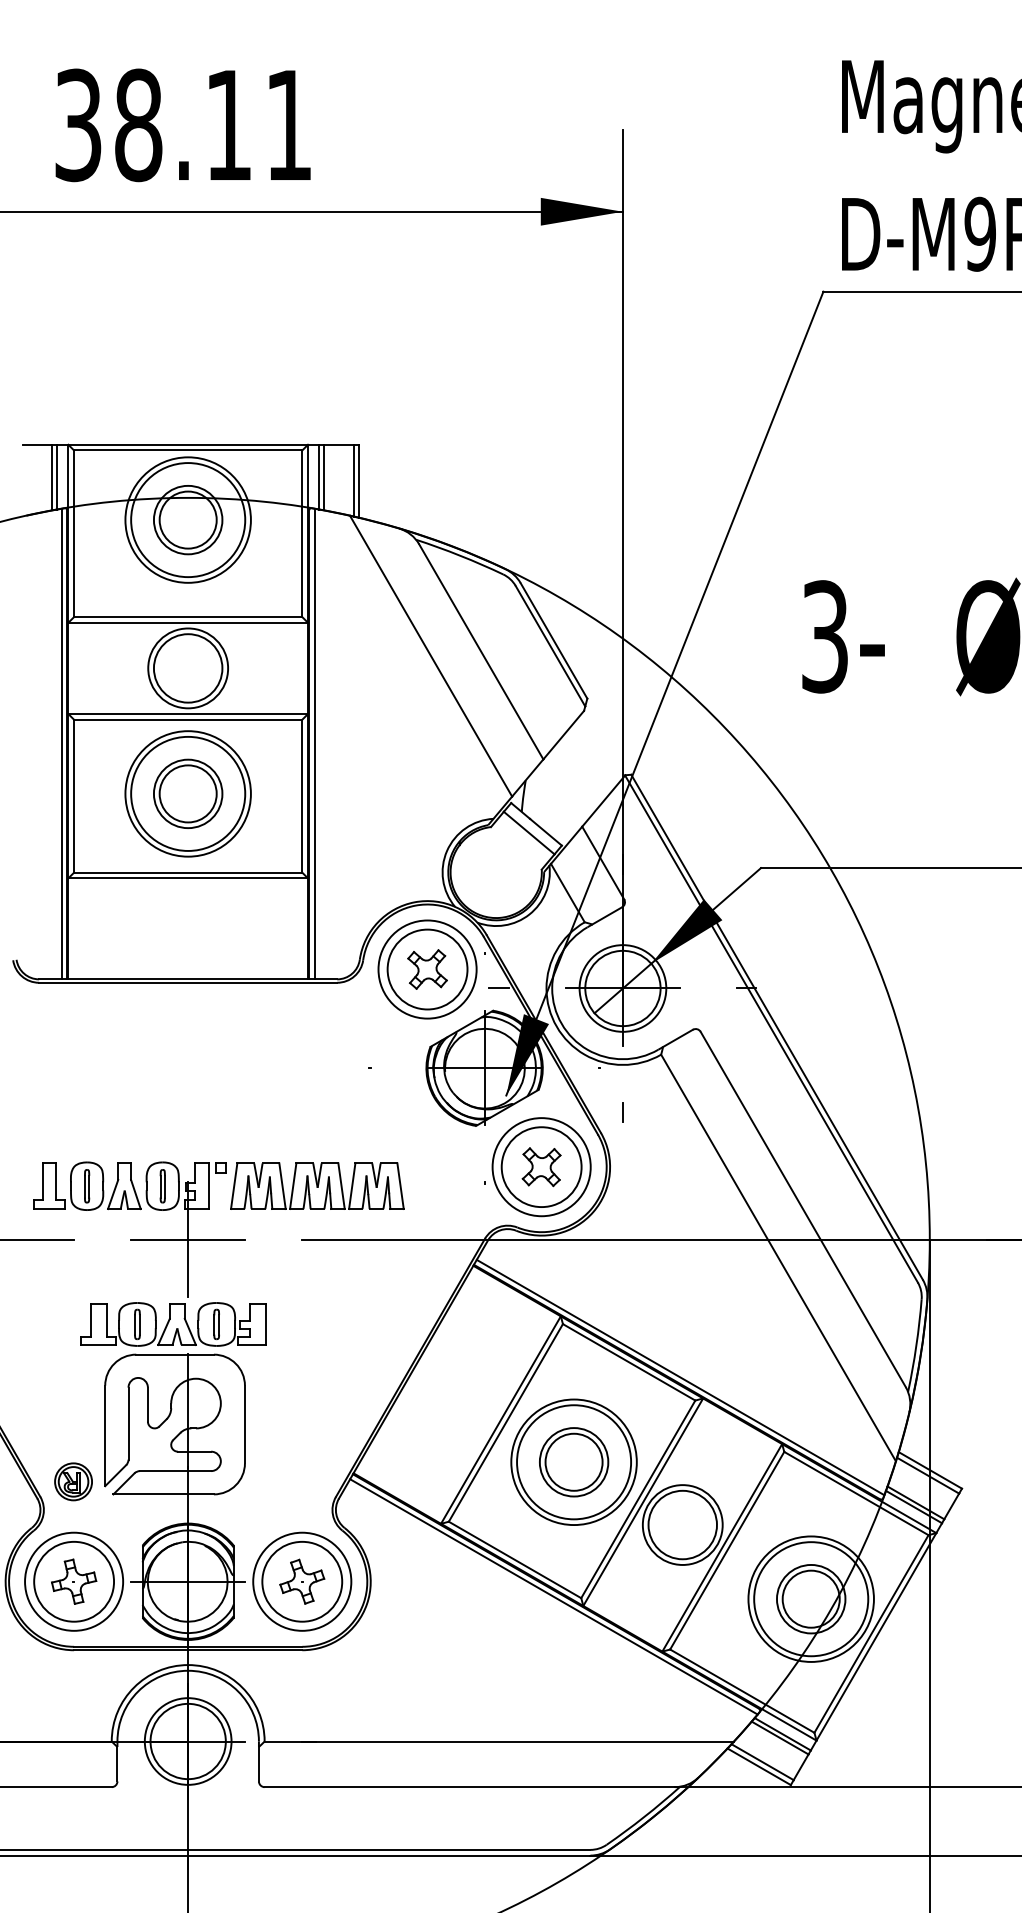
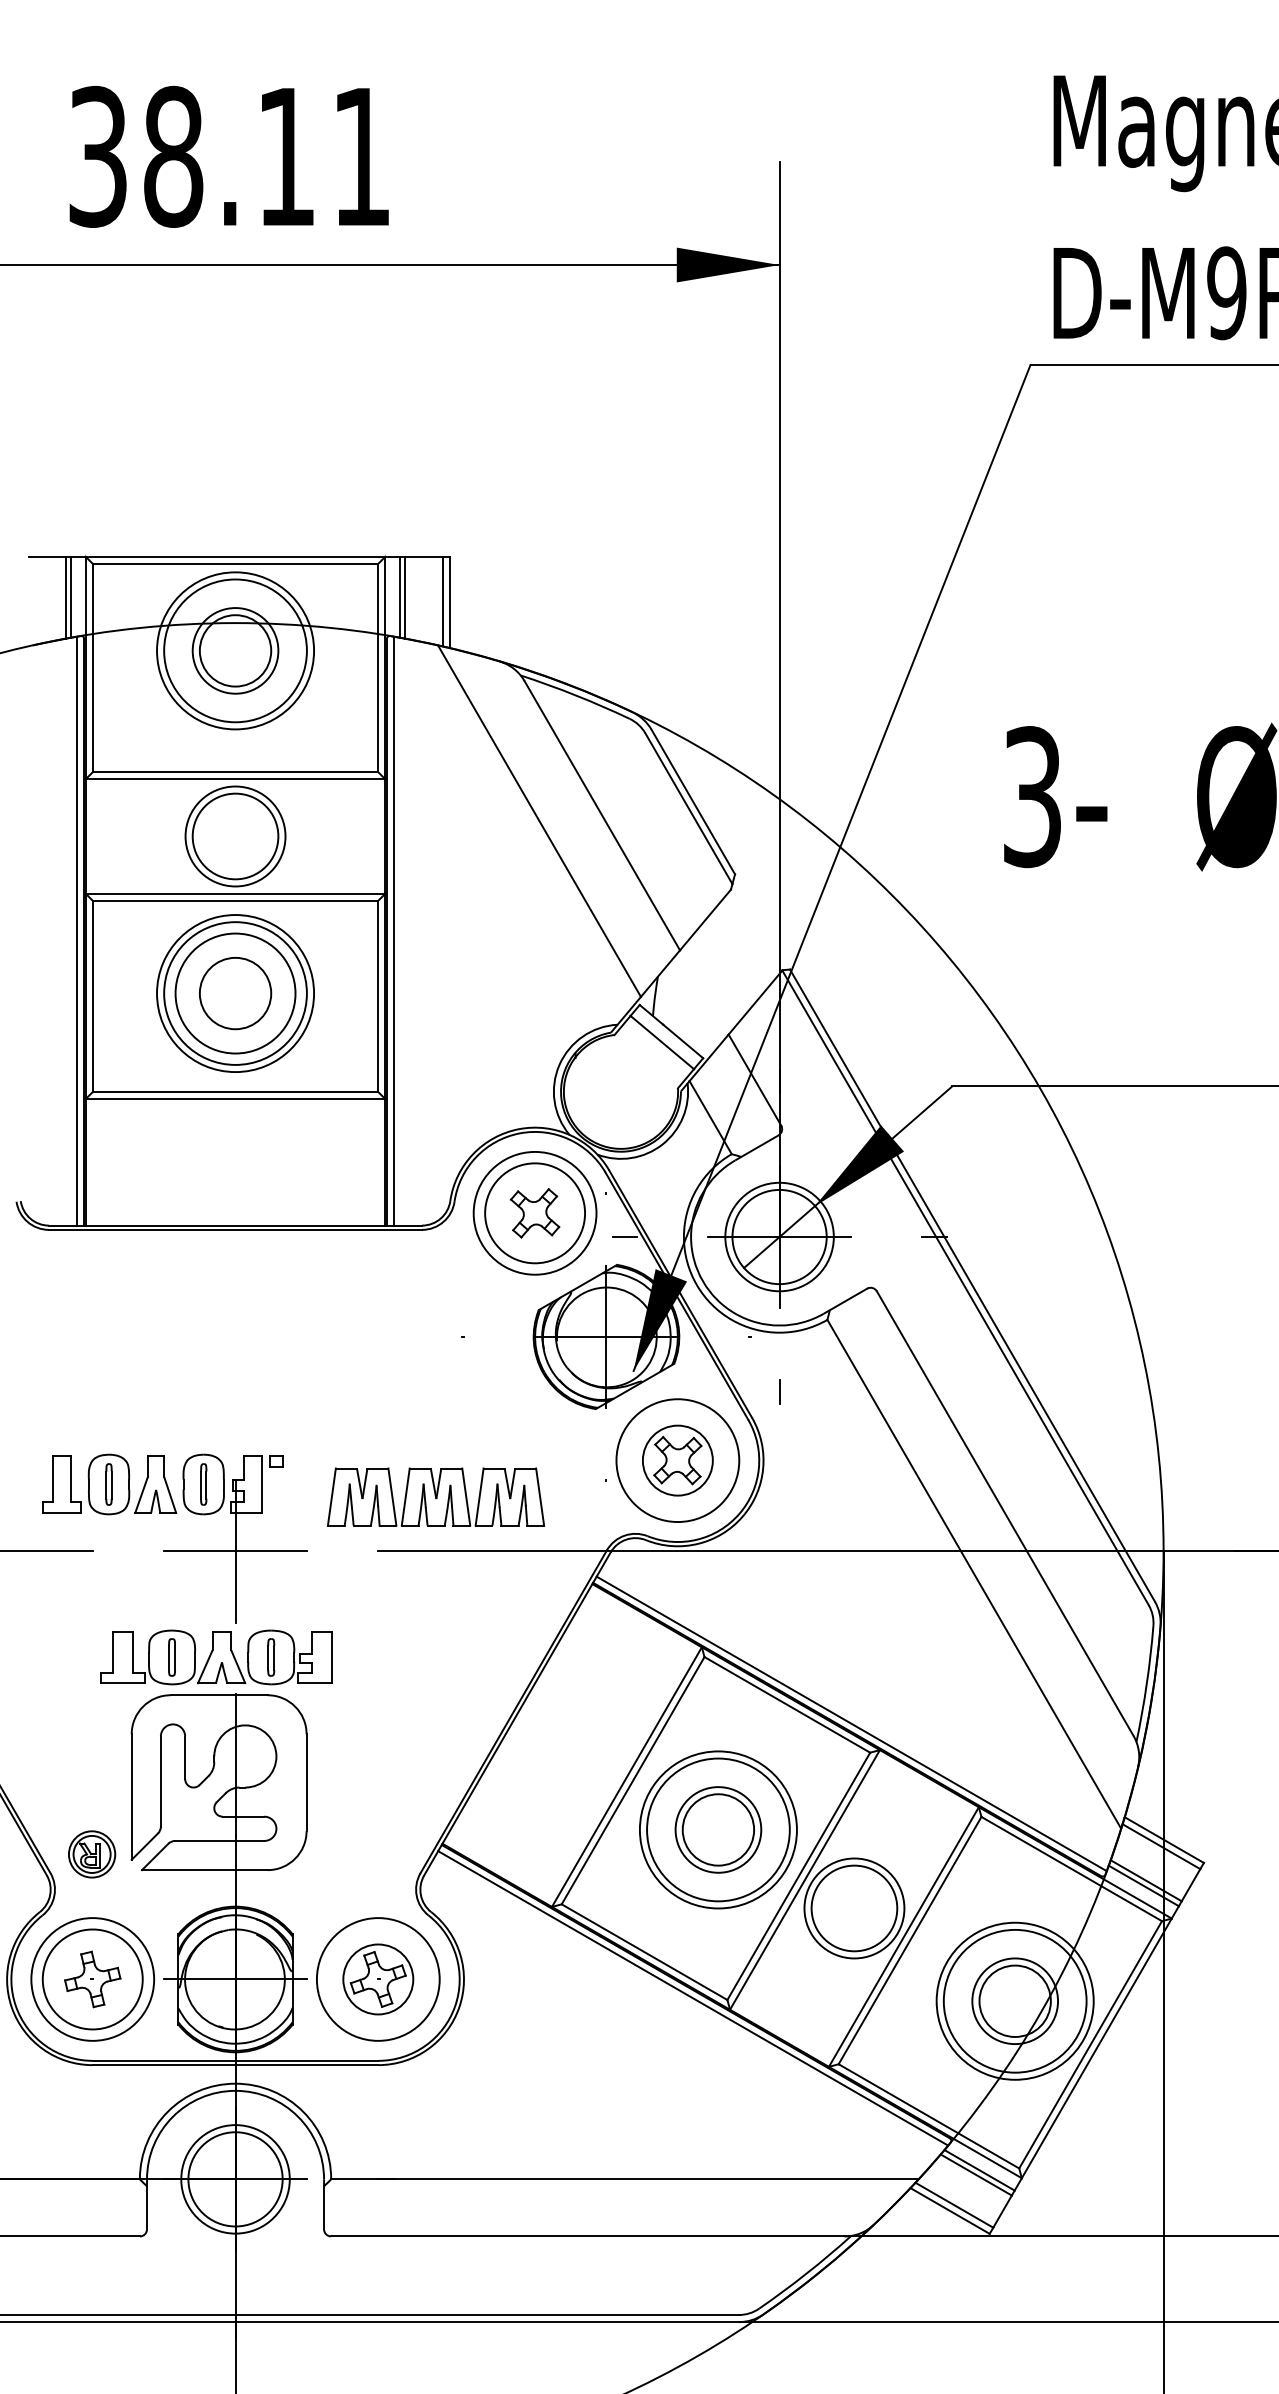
circle: (187, 793) -> (234, 993), size x1.4
circle: (541, 1167) -> (677, 1461), size x0.7
part: (317, 1185) -> (436, 1496), moved
circle: (302, 1581) -> (378, 1979), size x0.7

